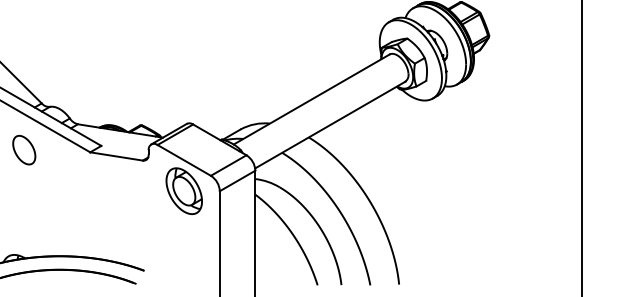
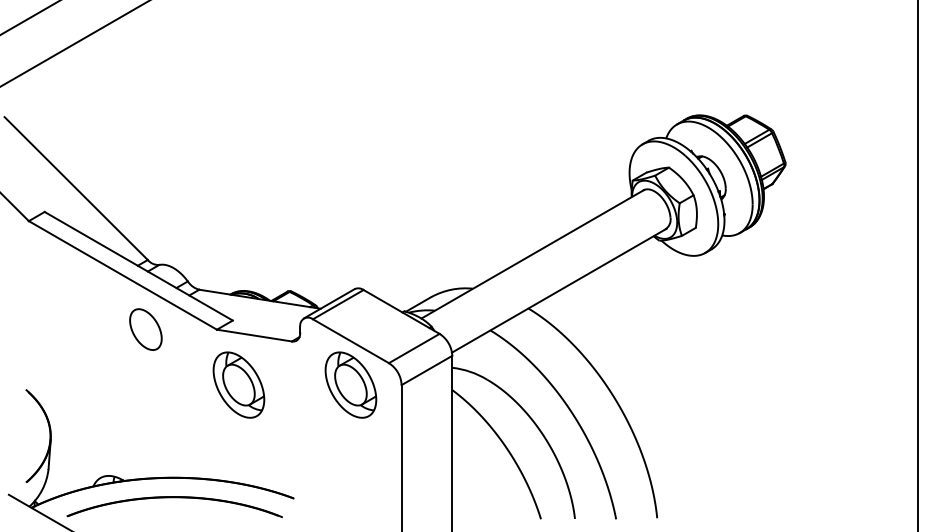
part: (23, 150) -> (145, 329), moved
part: (105, 190) -> (238, 384), added

